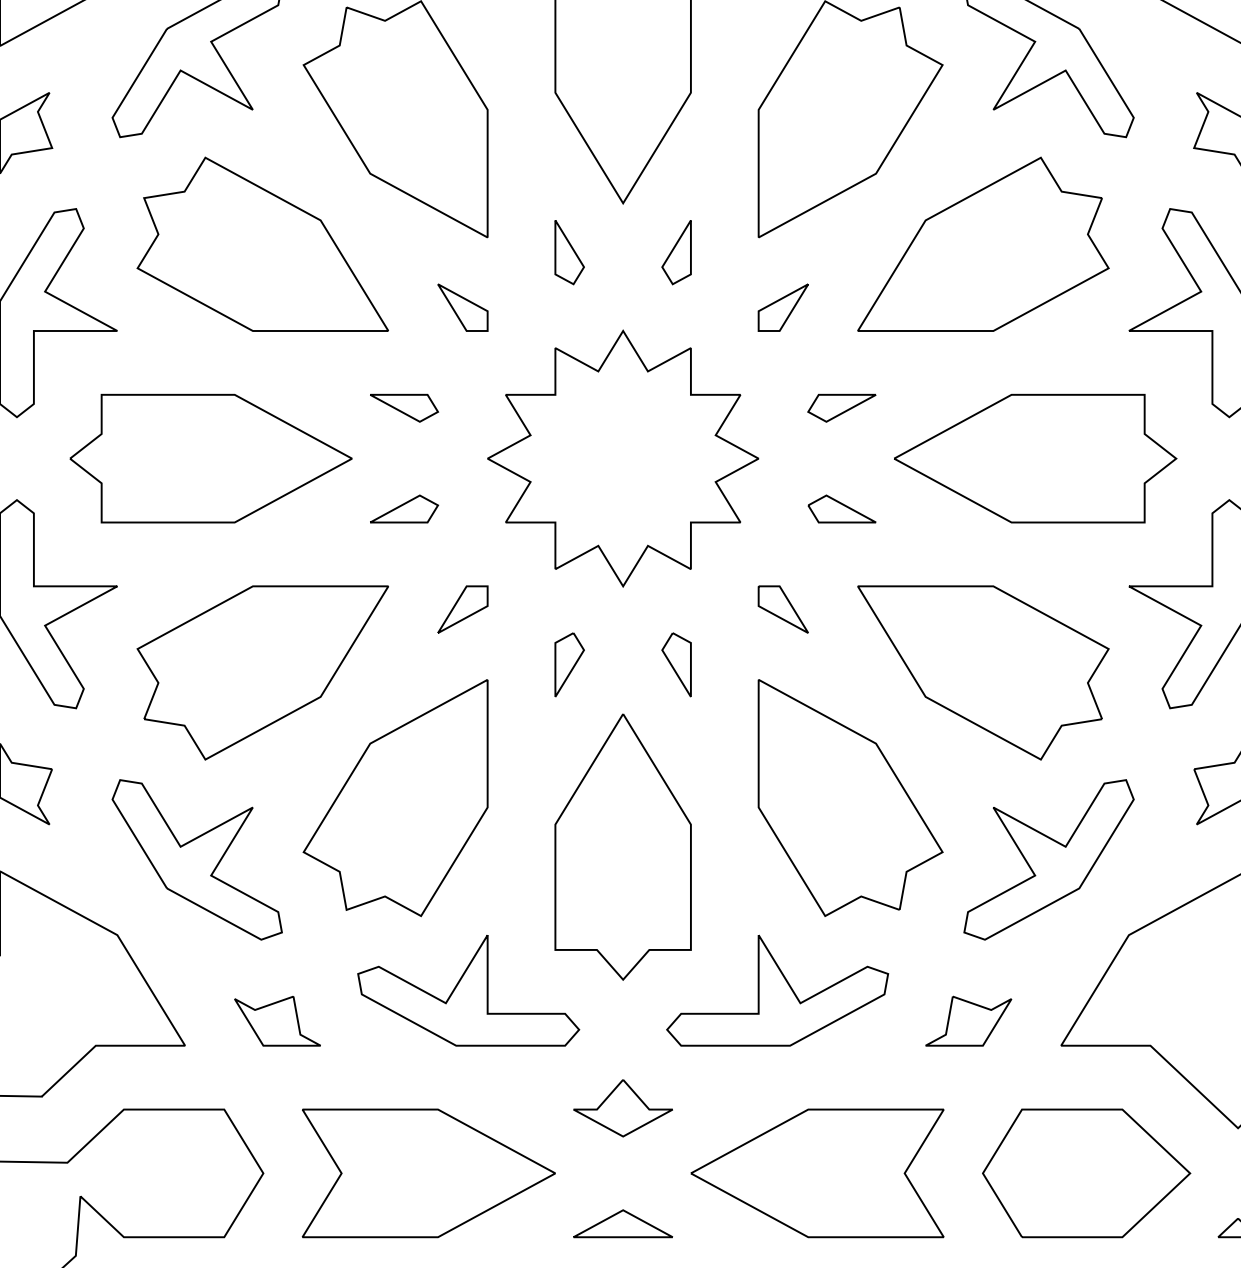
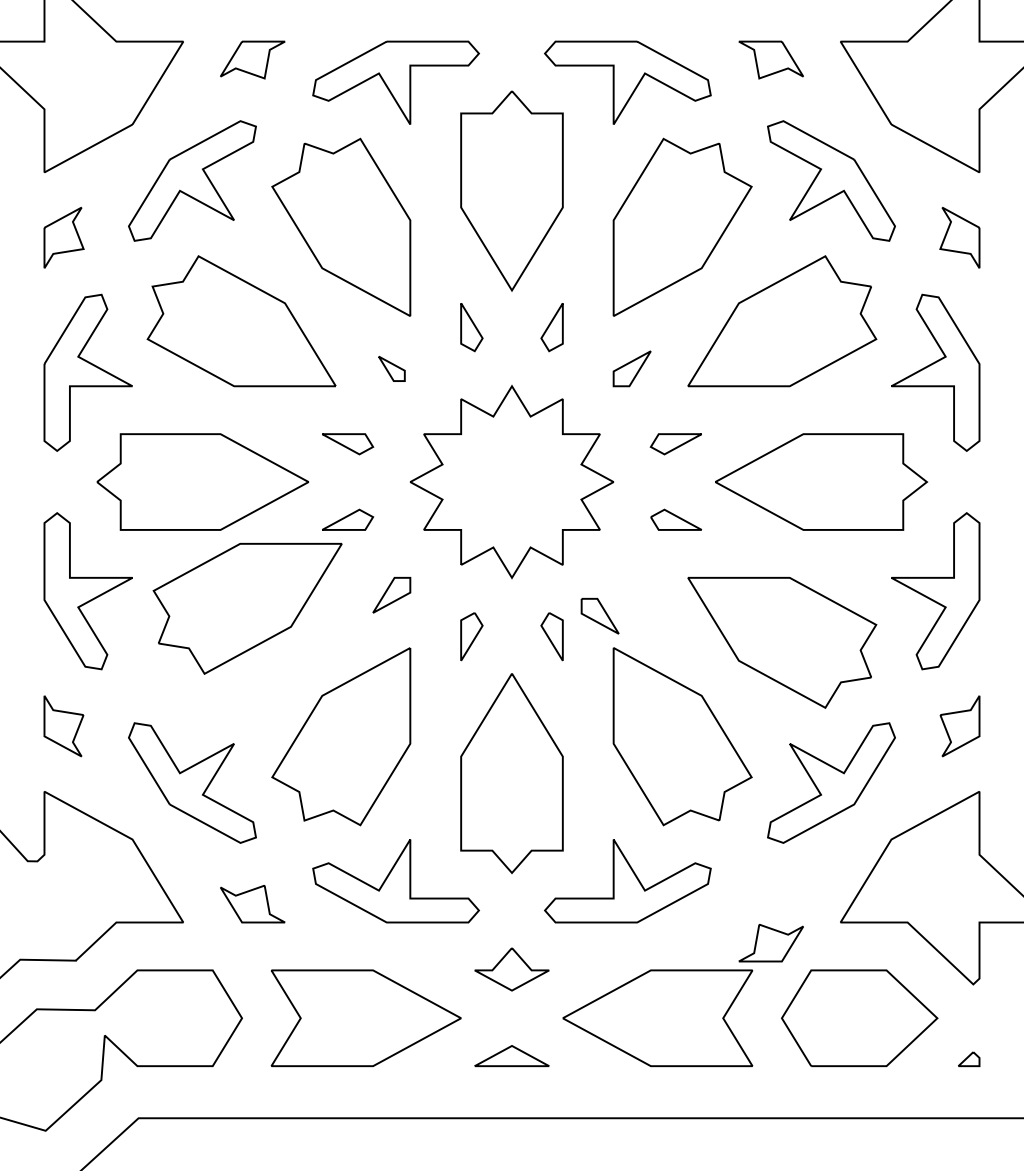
part: (462, 307) -> (391, 368), size x0.7
part: (782, 609) -> (599, 616), moved
part: (262, 672) -> (247, 608), moved
part: (967, 1021) -> (770, 943), moved

